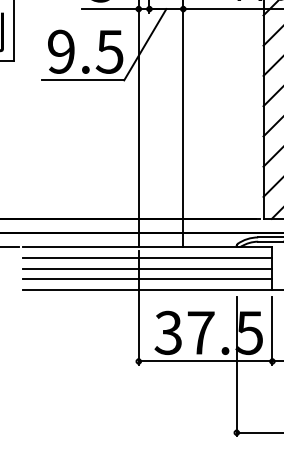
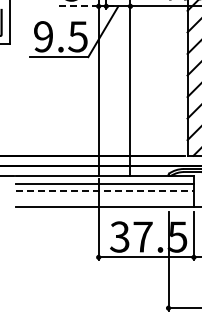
line: (109, 9) -> (77, 6), solid -> dashed
line: (148, 268) -> (105, 191), solid -> dashed
line: (146, 278) -> (104, 198), removed

